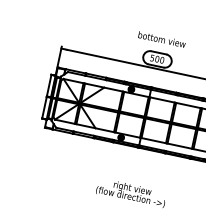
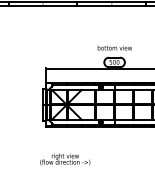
text: (131, 192) -> (65, 159), moved

